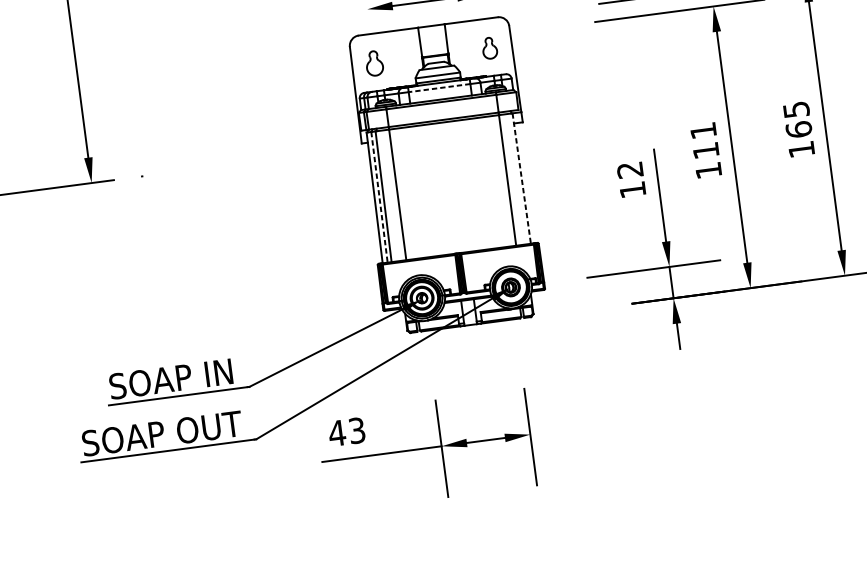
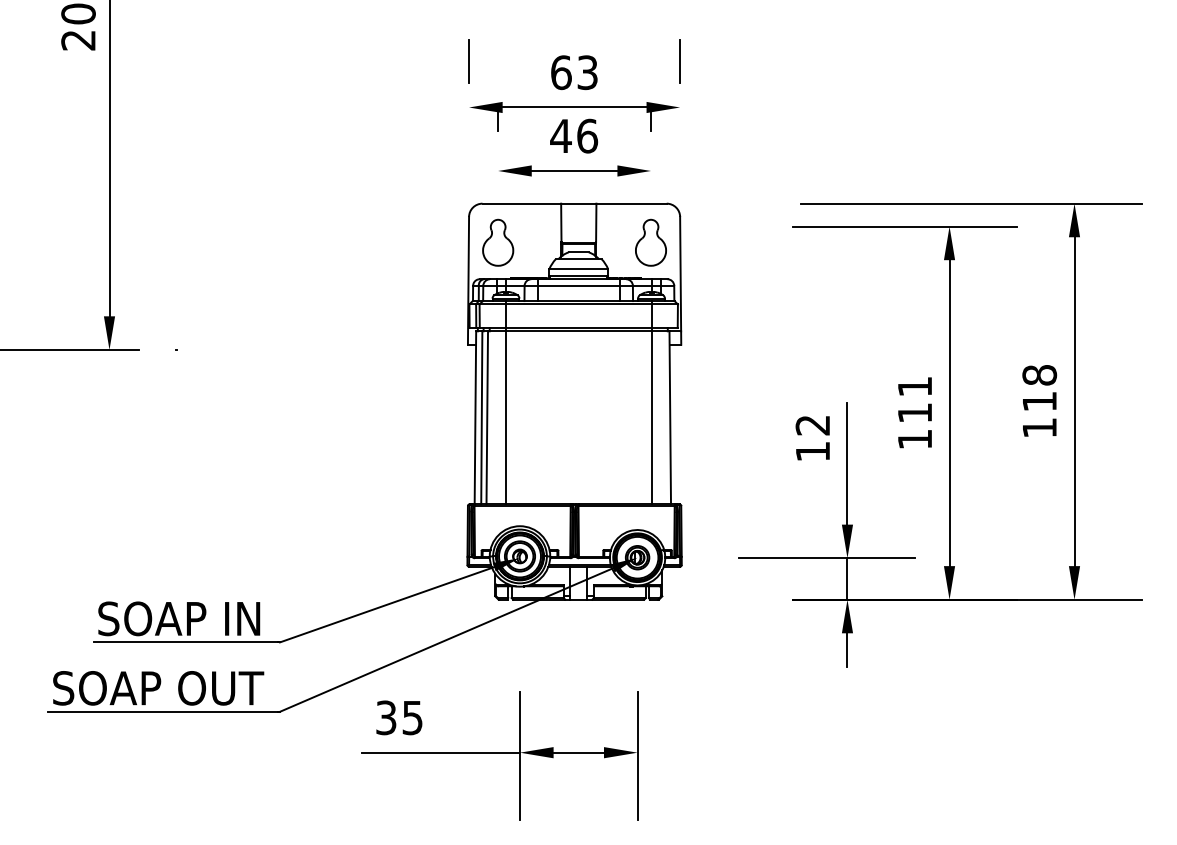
part: (489, 48) -> (650, 242), size x1.67
part: (374, 63) -> (498, 242), size x1.43
line: (439, 87) -> (578, 285), dashed -> solid
text: (797, 119) -> (1039, 388), 165 -> 118
line: (521, 178) -> (670, 417), dashed -> solid
line: (379, 197) -> (481, 418), dashed -> solid
text: (346, 431) -> (398, 717), 43 -> 35

